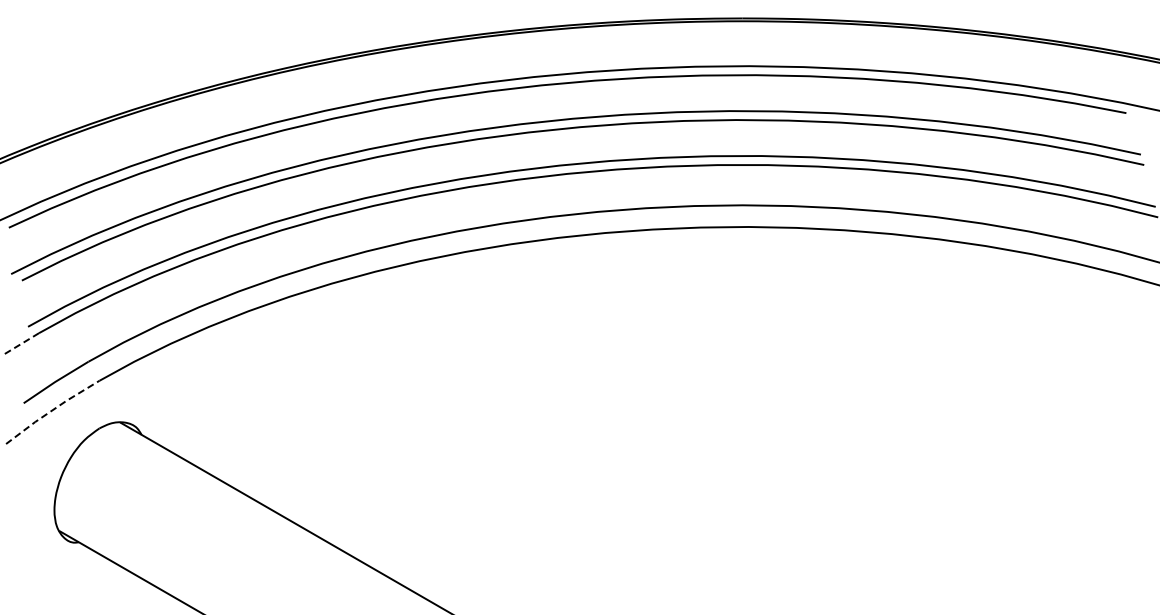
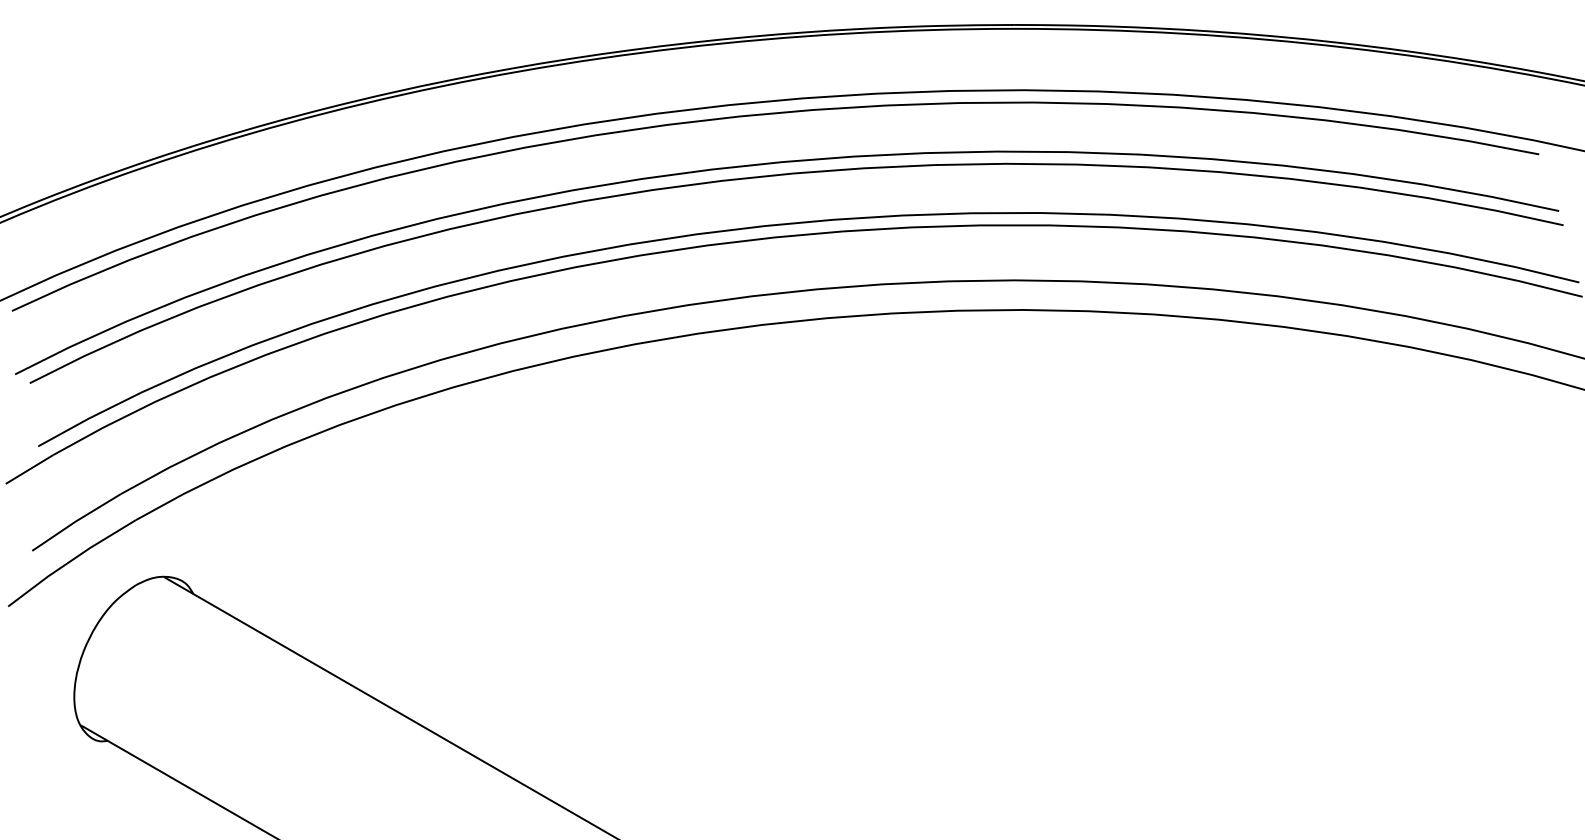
line: (21, 343) -> (29, 469), dashed -> solid
line: (51, 410) -> (70, 560), dashed -> solid

